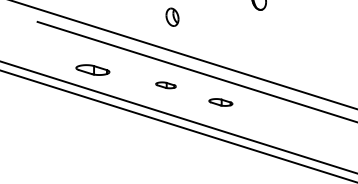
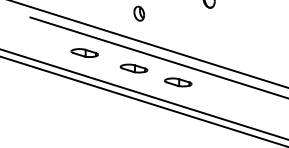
part: (92, 69) -> (84, 52), moved
part: (165, 85) -> (133, 68), size x1.67
part: (220, 102) -> (177, 82), size x1.43

